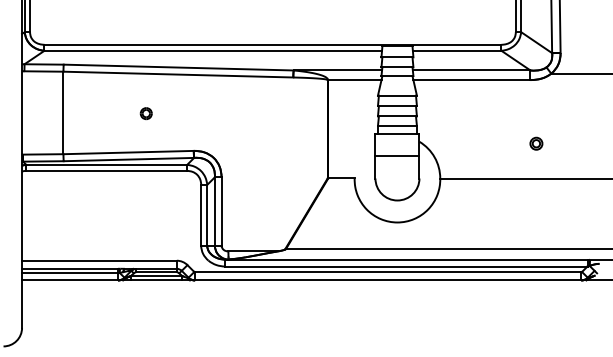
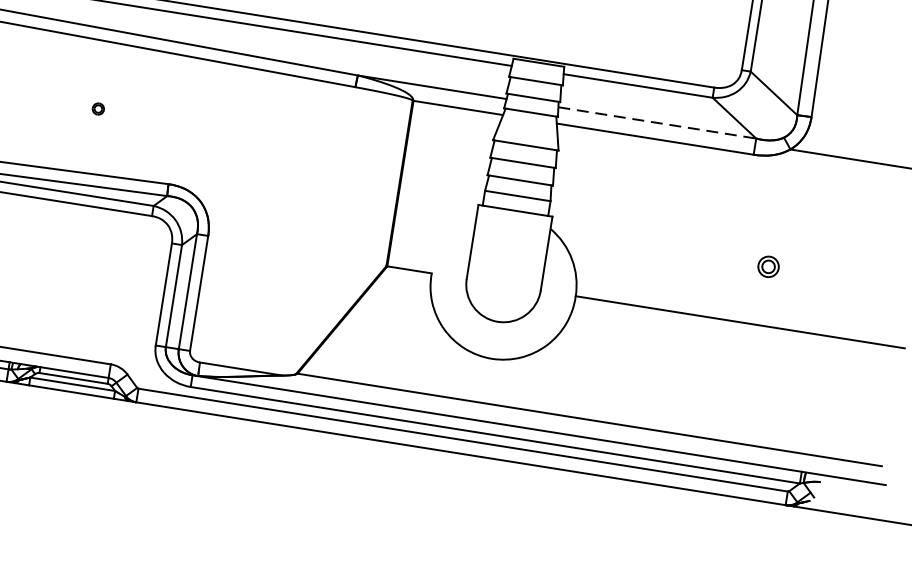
line: (471, 70) -> (657, 122), solid -> dashed
part: (145, 113) -> (97, 108), size x0.6
part: (536, 143) -> (768, 266), moved
line: (397, 156) -> (509, 247), removed

